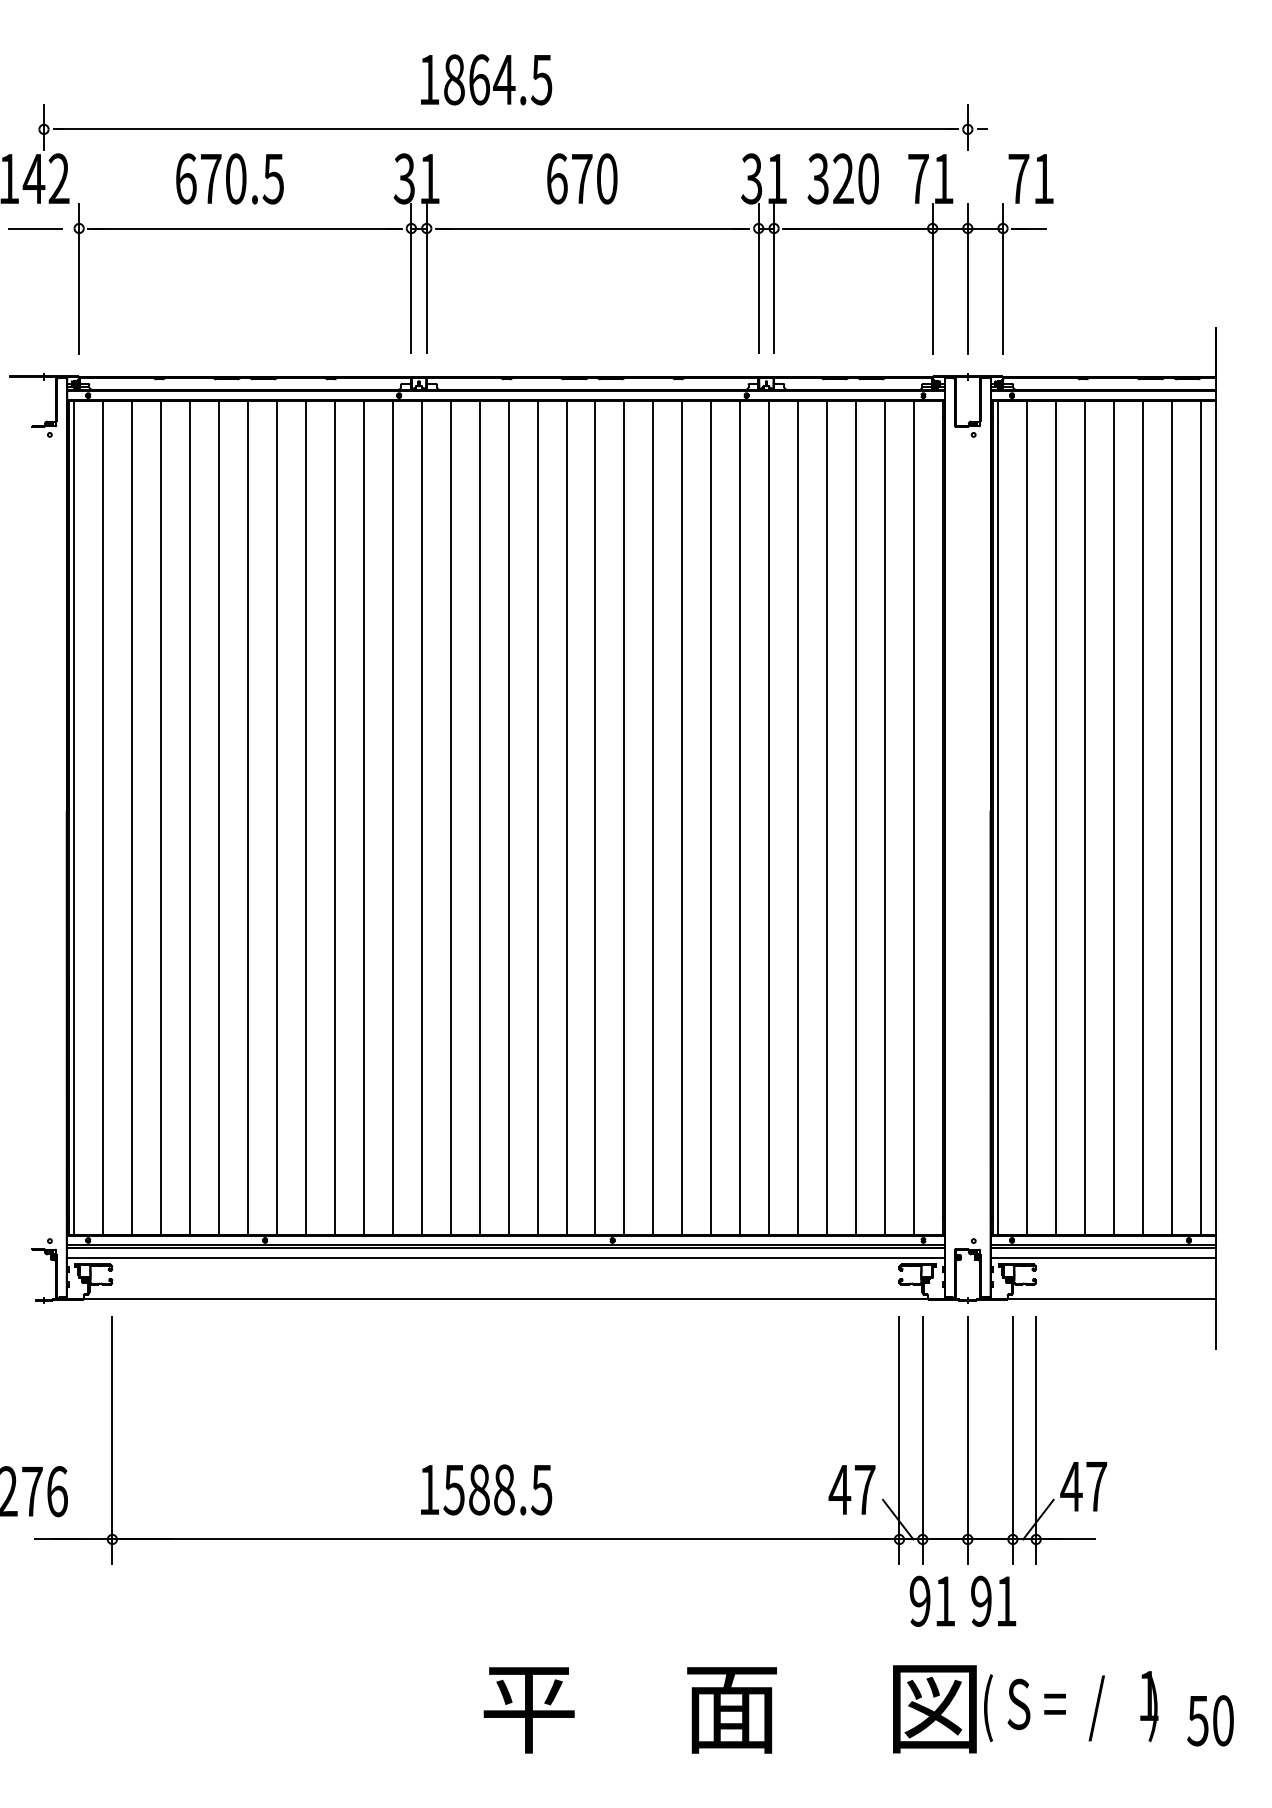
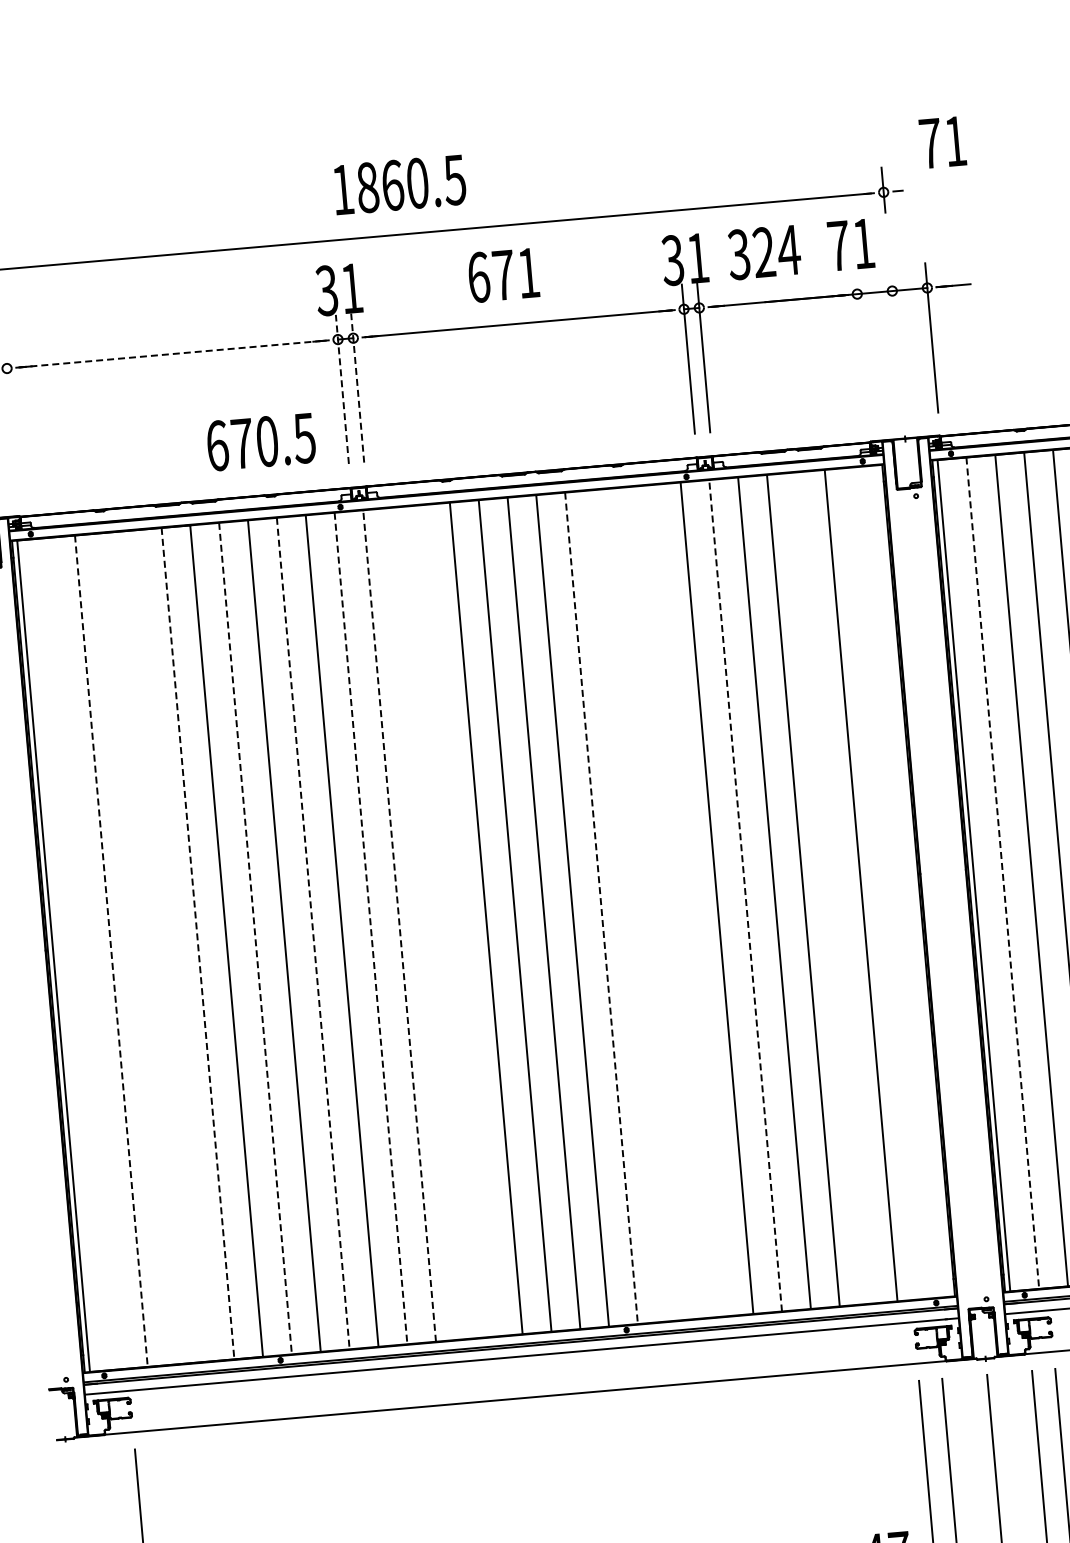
text: (504, 79) -> (417, 183), 1864.5 -> 1860.5
text: (229, 178) -> (260, 441), moved
text: (607, 178) -> (529, 272), 670 -> 671
text: (868, 178) -> (789, 249), 320 -> 324
text: (1030, 178) -> (942, 142), moved
line: (245, 228) -> (172, 354), solid -> dashed
line: (79, 278) -> (11, 418), removed
line: (411, 278) -> (342, 389), solid -> dashed
line: (426, 278) -> (357, 388), solid -> dashed
line: (932, 278) -> (861, 343), removed
line: (967, 278) -> (896, 340), removed
line: (103, 817) -> (82, 953), removed
line: (161, 817) -> (140, 948), removed
line: (190, 817) -> (169, 945), removed
line: (421, 817) -> (399, 925), solid -> dashed
line: (450, 817) -> (428, 922), removed
line: (479, 817) -> (457, 920), removed
line: (653, 817) -> (630, 905), removed
line: (682, 817) -> (659, 902), removed
line: (711, 817) -> (688, 900), removed
line: (768, 817) -> (745, 895), solid -> dashed
line: (855, 817) -> (831, 887), removed
line: (913, 817) -> (889, 882), removed
line: (132, 818) -> (111, 951), solid -> dashed
line: (219, 818) -> (198, 944), solid -> dashed
line: (276, 818) -> (255, 939), solid -> dashed
line: (334, 818) -> (312, 934), solid -> dashed
line: (392, 818) -> (370, 928), solid -> dashed
line: (624, 818) -> (601, 908), solid -> dashed
line: (1027, 818) -> (1003, 873), solid -> dashed

